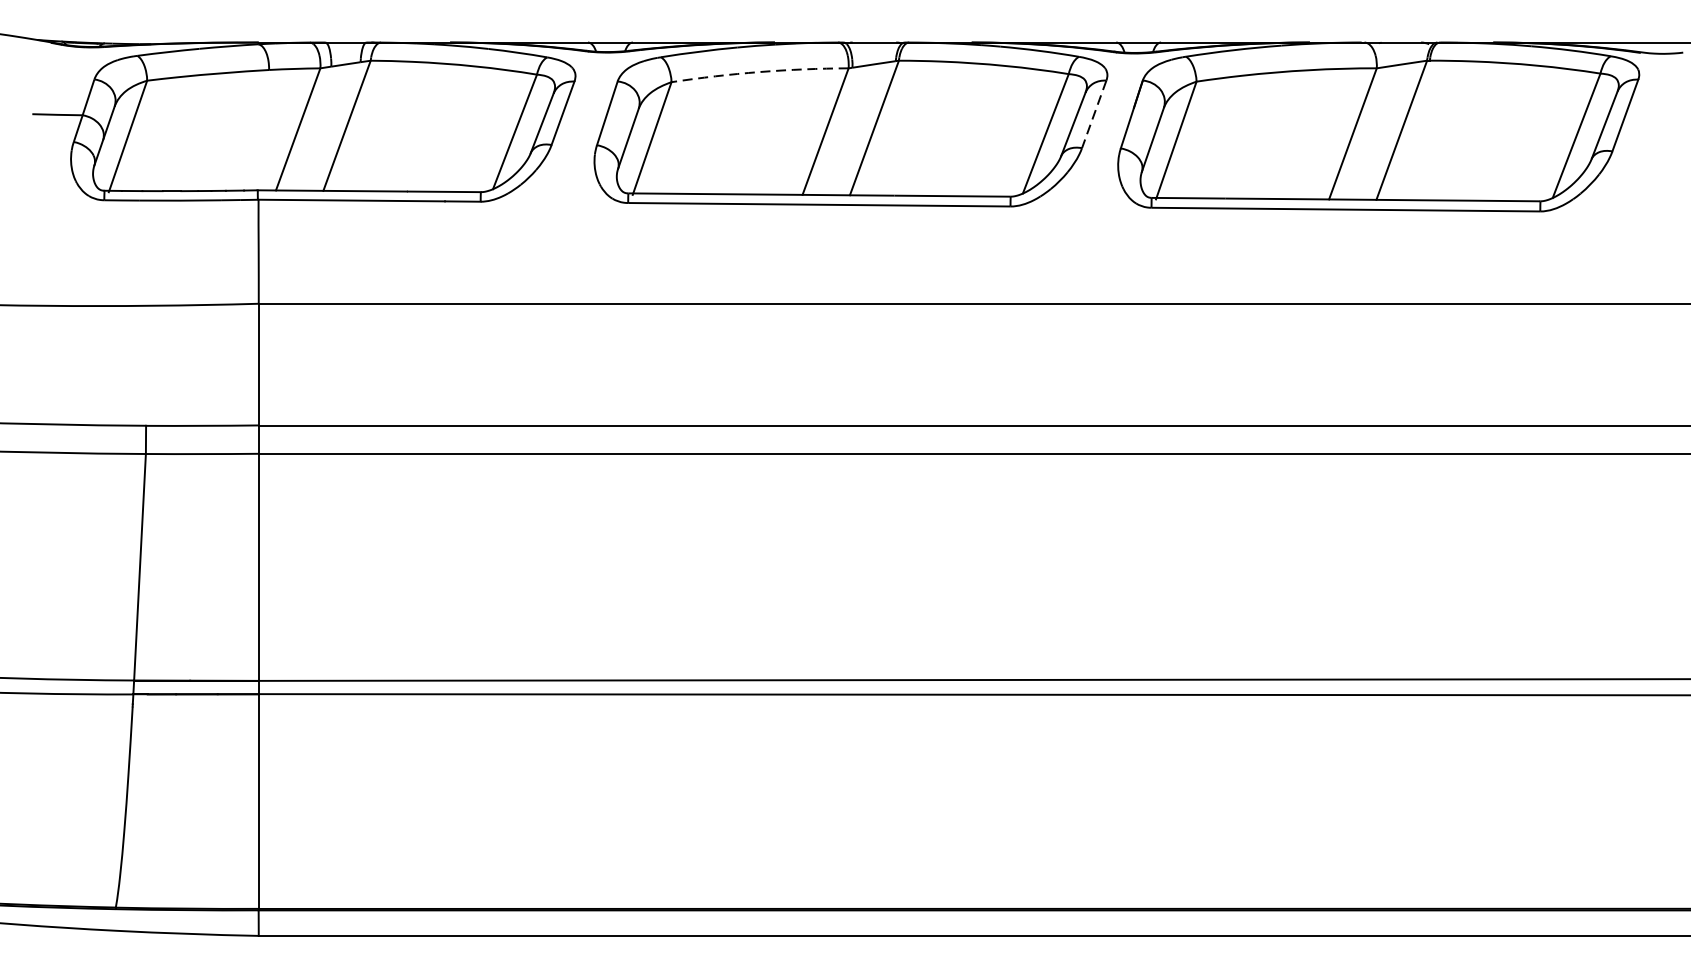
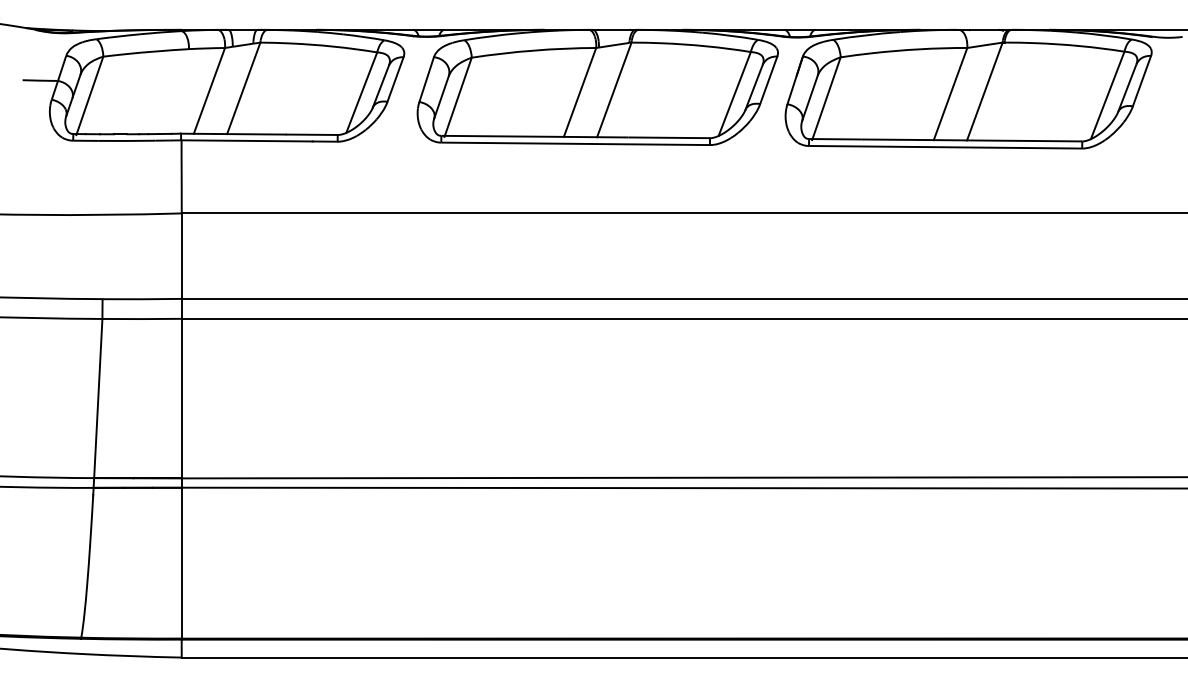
arc: (759, 71) -> (533, 50), dashed -> solid
line: (1093, 114) -> (768, 80), dashed -> solid

